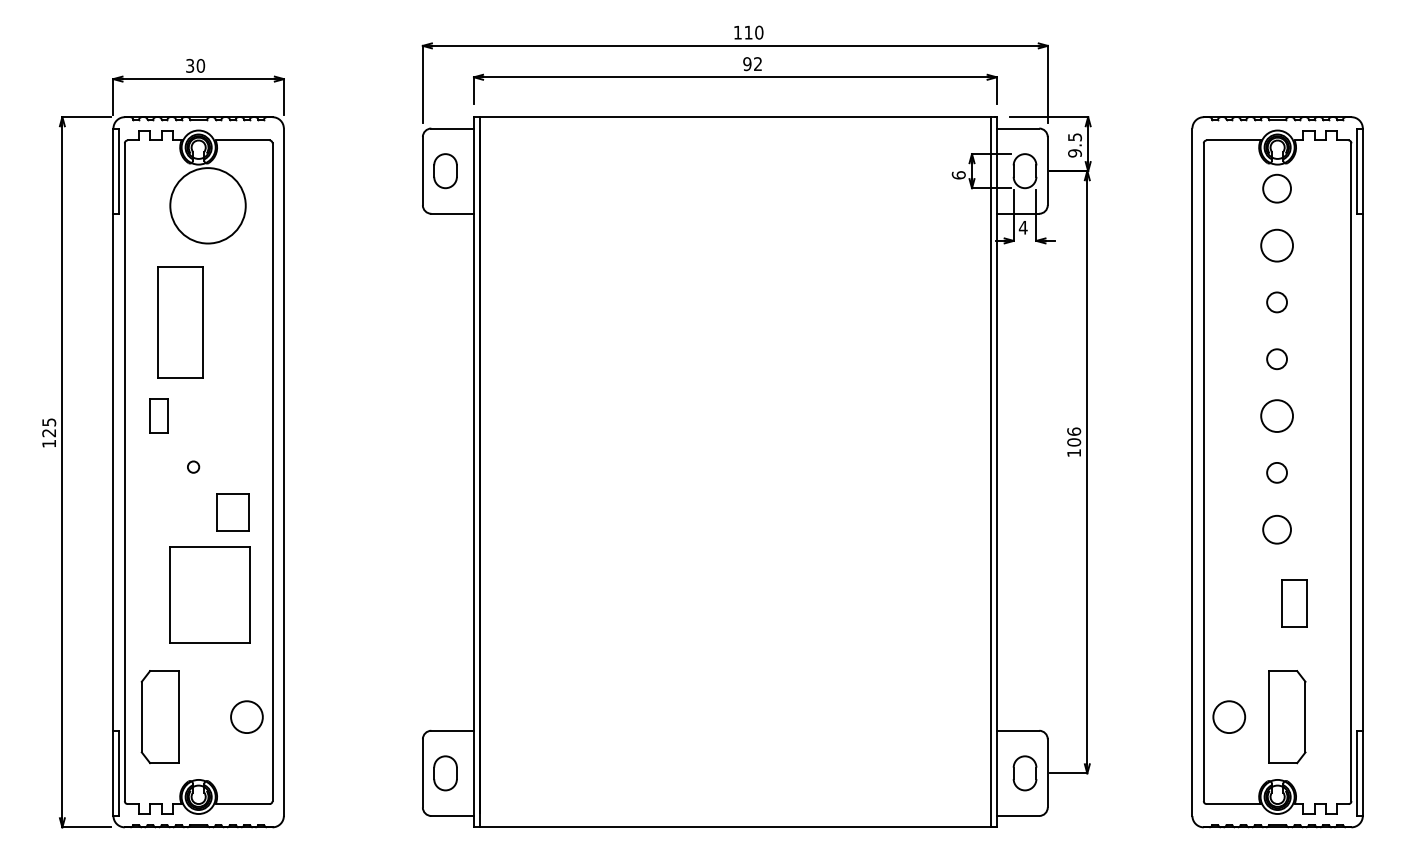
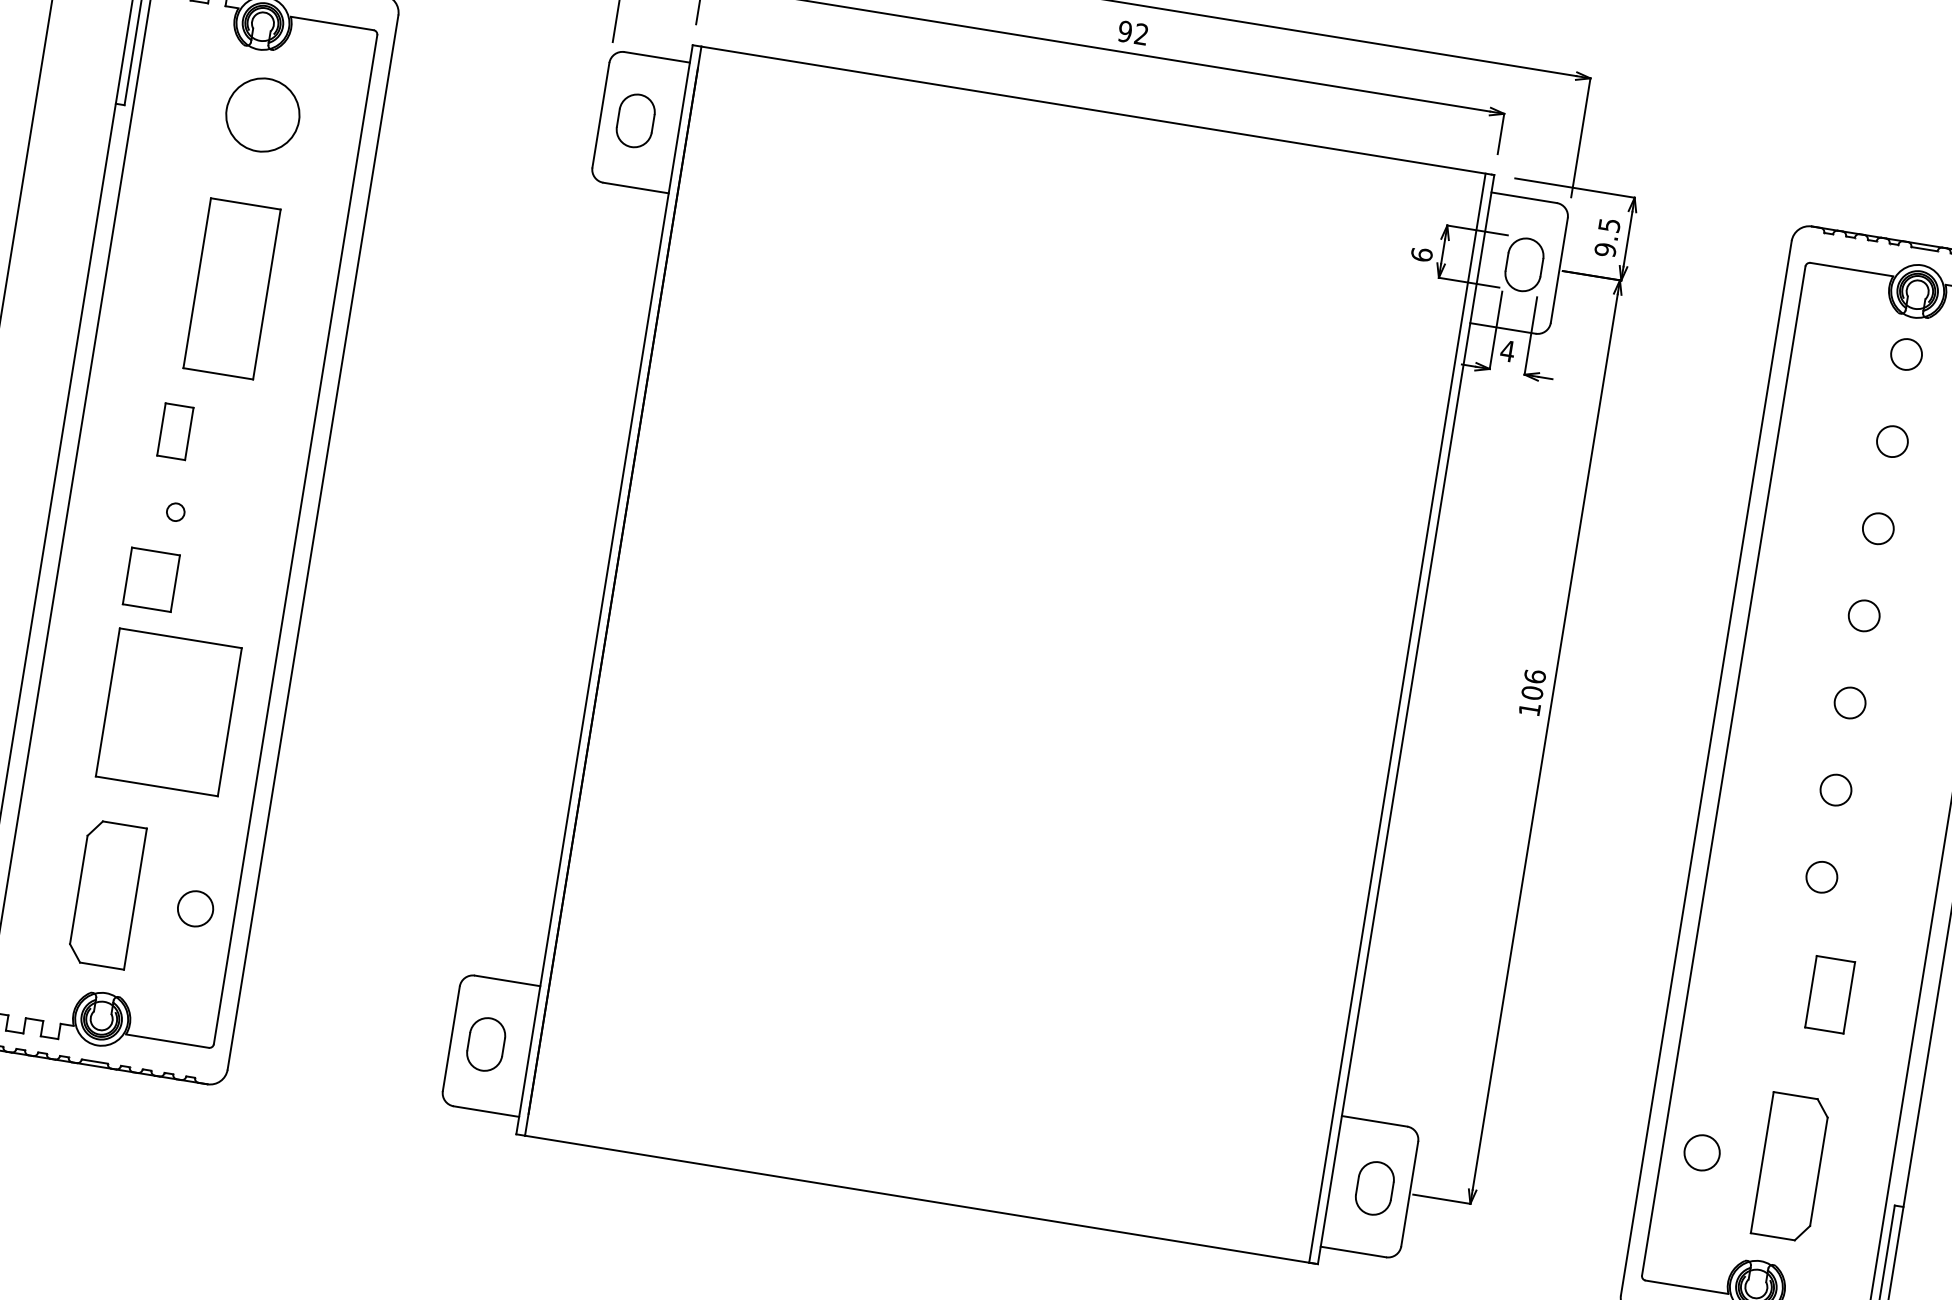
circle: (1276, 188) -> (1905, 353), size x0.71
circle: (207, 205) -> (262, 114), size x0.62
circle: (1276, 245) -> (1891, 441), size x0.62
part: (180, 322) -> (232, 289), moved
part: (158, 415) -> (174, 430), moved
circle: (1276, 415) -> (1849, 702), size x0.62
part: (232, 512) -> (150, 579), moved
circle: (1276, 529) -> (1821, 876), size x0.71
circle: (246, 716) -> (195, 907), size x0.71
circle: (1229, 716) -> (1702, 1151), size x0.71
part: (159, 717) -> (105, 894), moved

